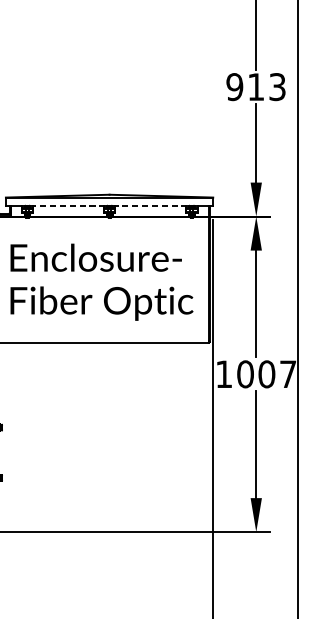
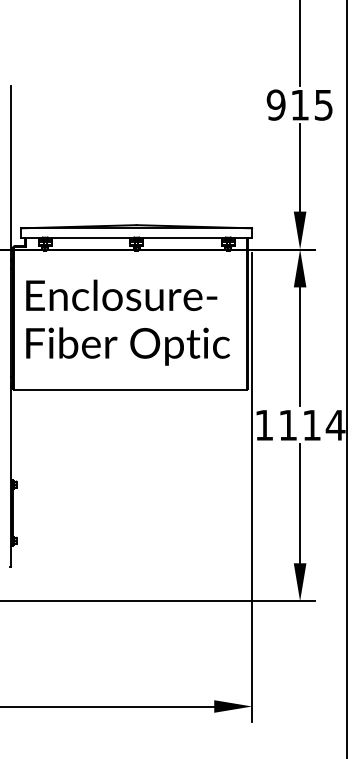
text: (277, 86) -> (323, 104), 913 -> 915
line: (68, 205) -> (90, 237), dashed -> solid
line: (150, 205) -> (182, 237), dashed -> solid
text: (266, 373) -> (311, 424), 1007 -> 1114

